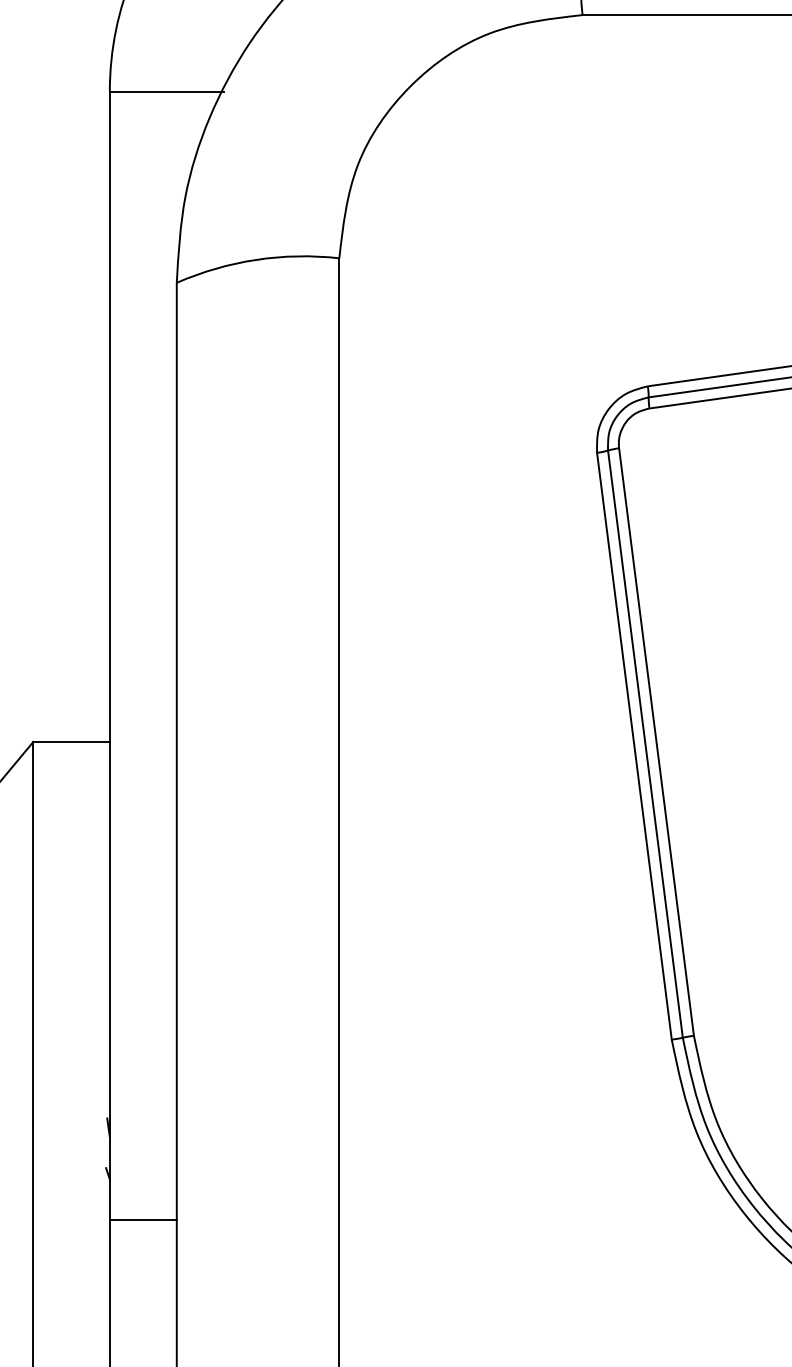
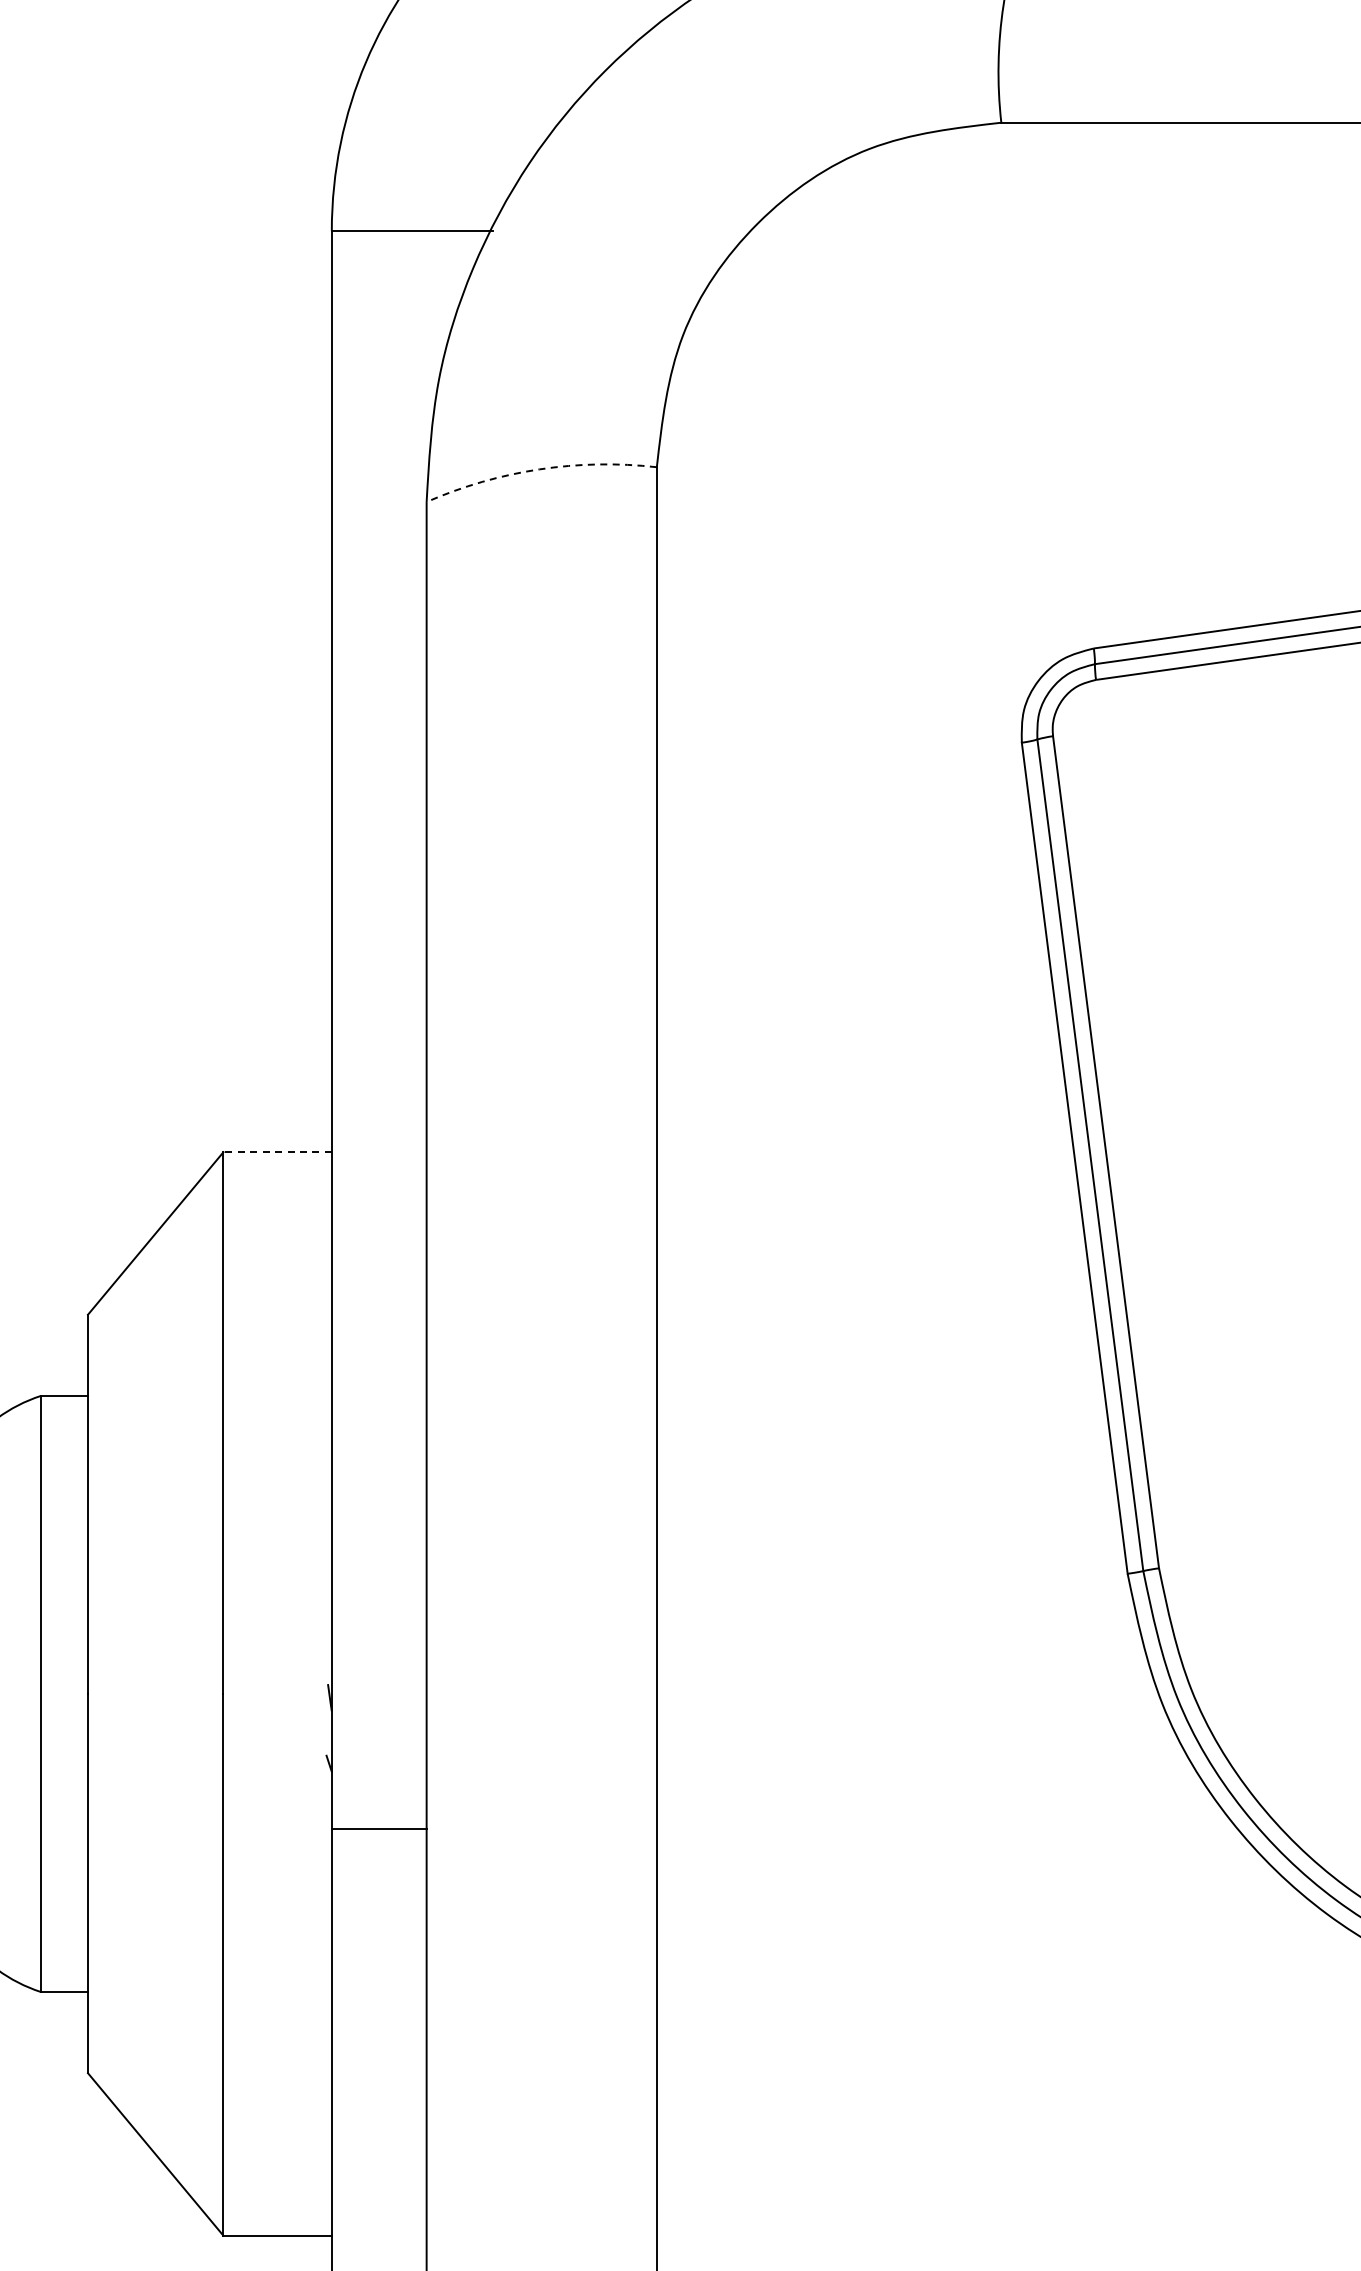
arc: (256, 259) -> (539, 469), solid -> dashed
line: (71, 742) -> (277, 1152), solid -> dashed

